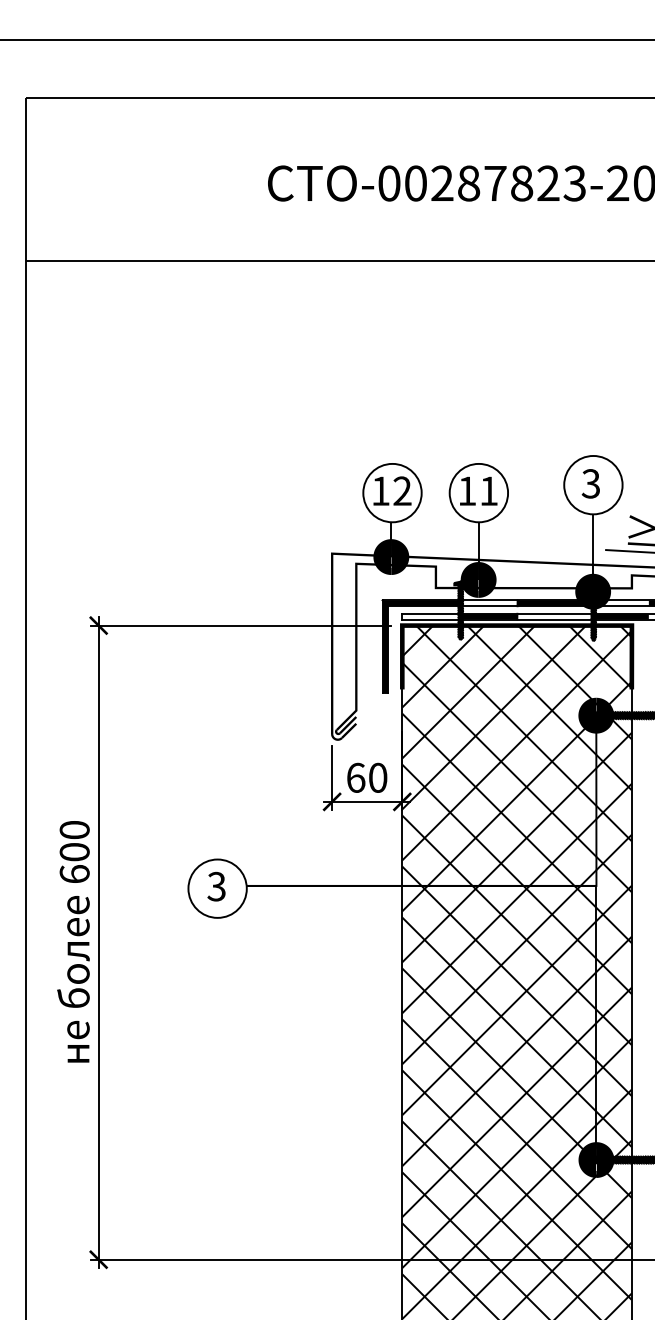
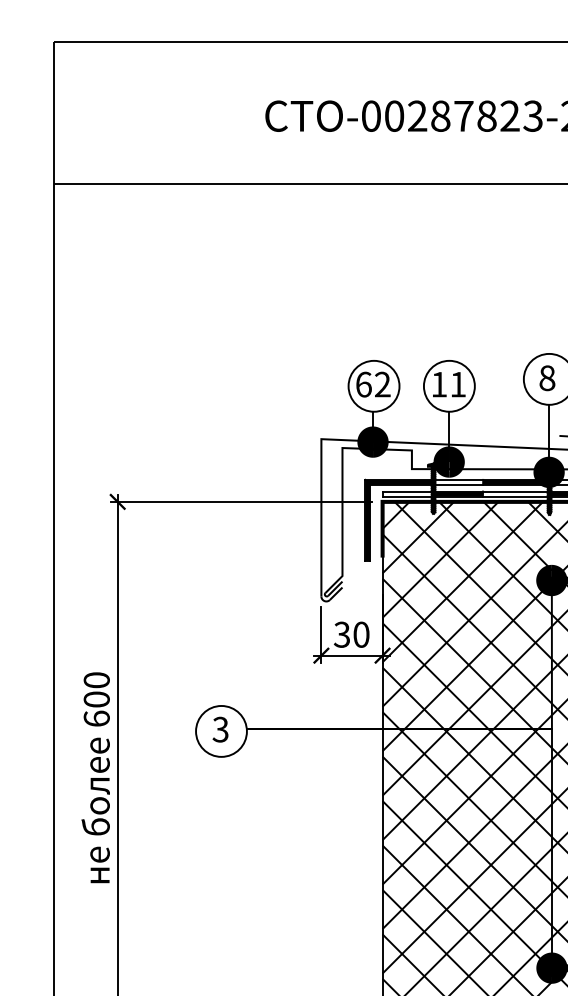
text: (590, 483) -> (546, 377), 3 -> 8
text: (381, 490) -> (364, 384), 12 -> 62
text: (355, 777) -> (341, 634), 60 -> 30

